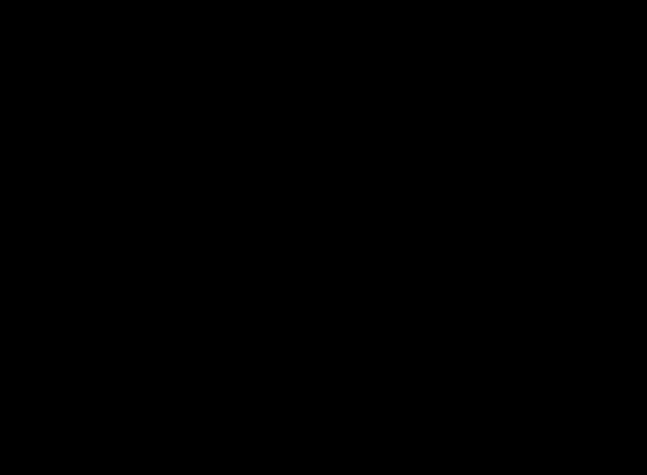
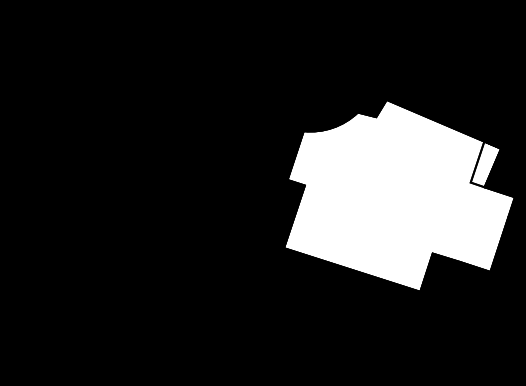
fill: (491, 240) -> (399, 195), removed

